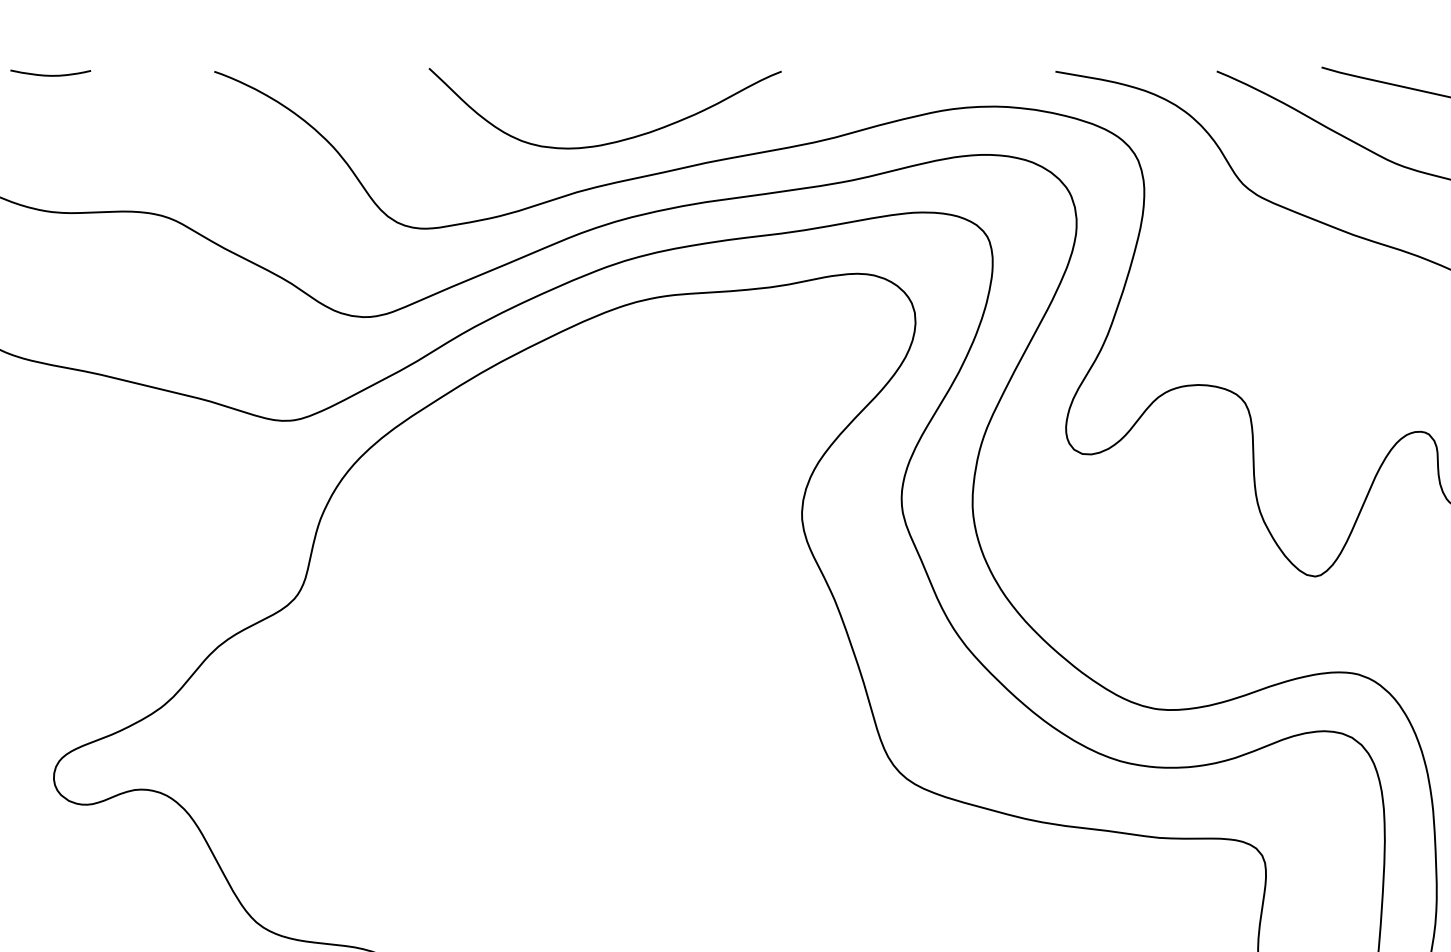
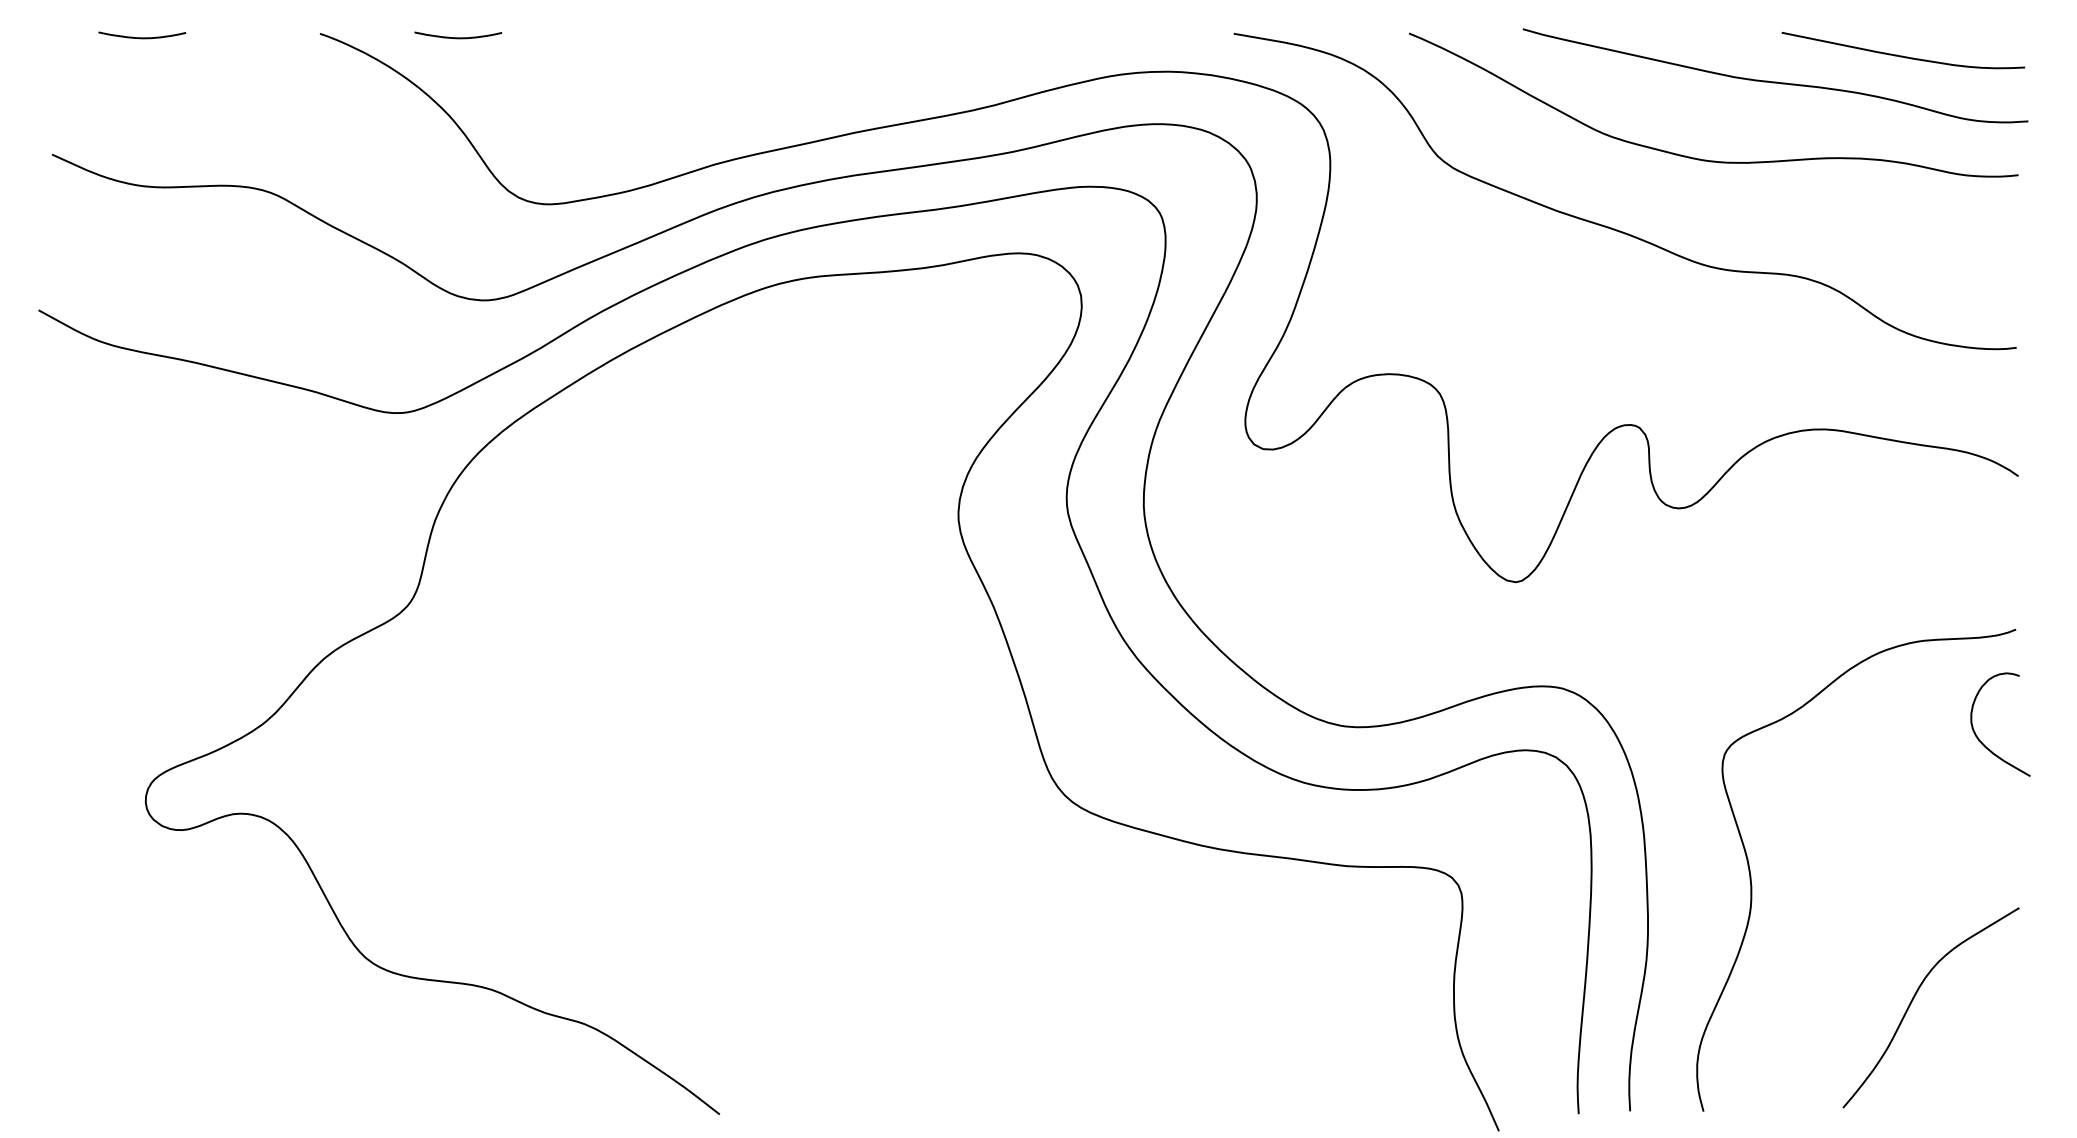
curve: (341, 75) -> (458, 37), added
curve: (609, 142) -> (749, 110), removed

